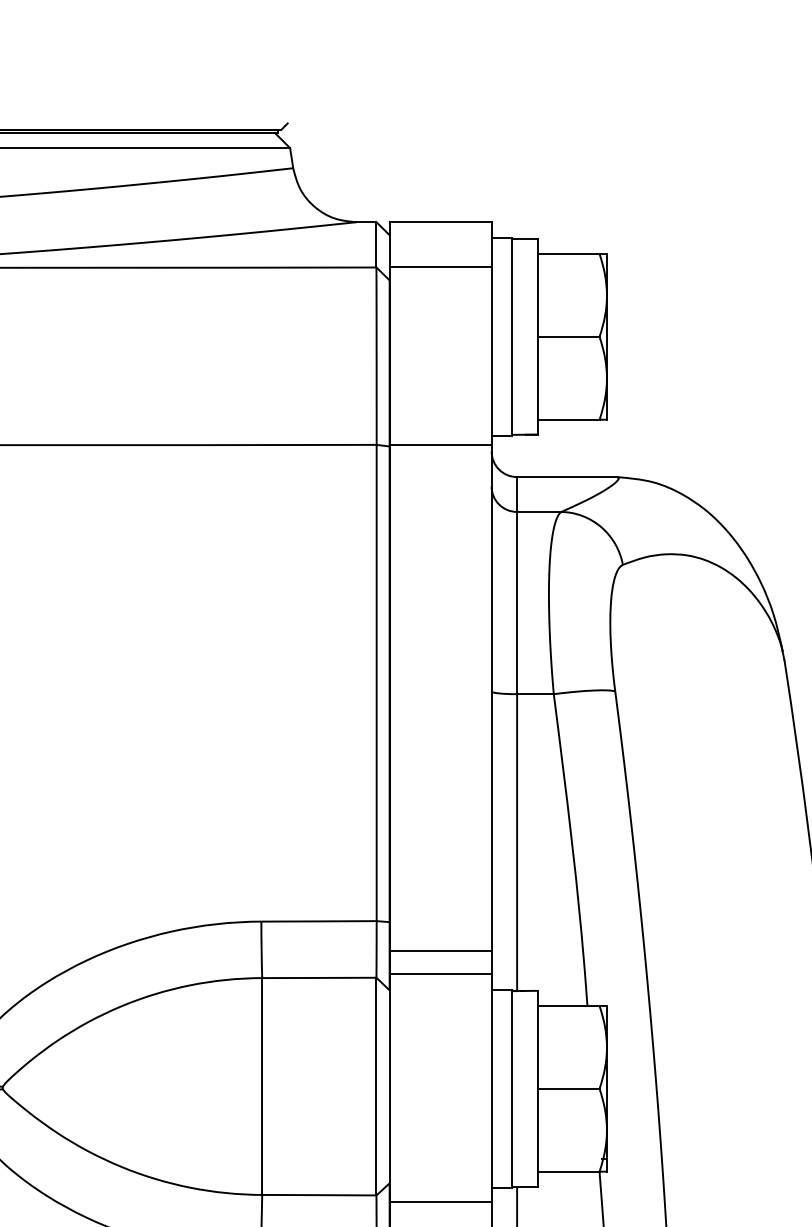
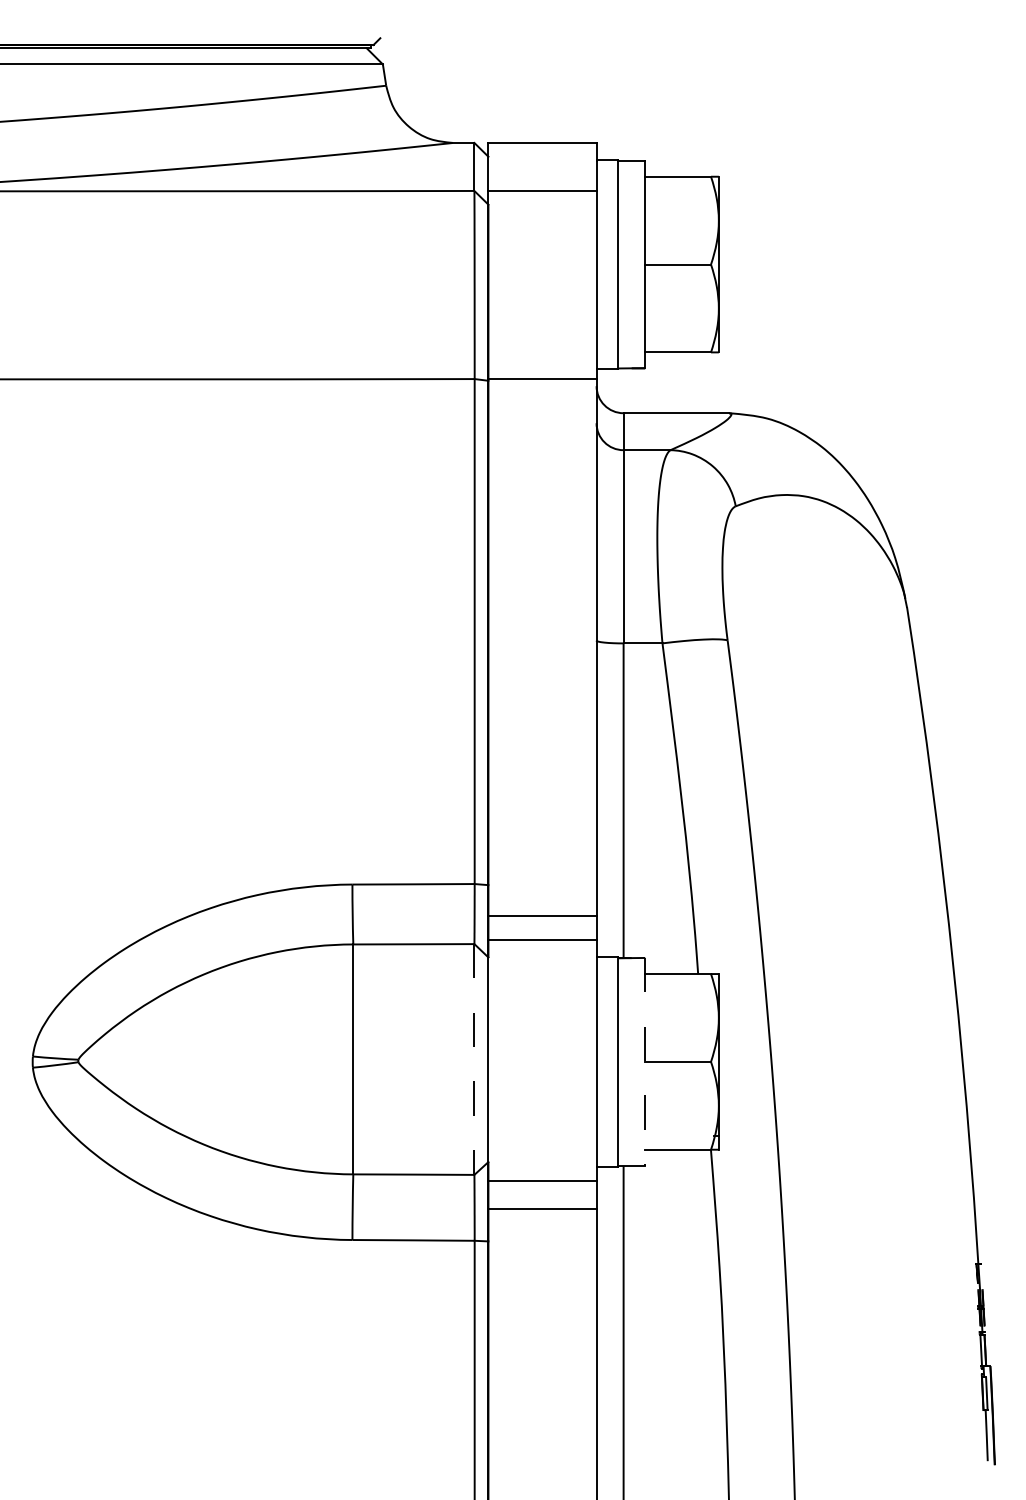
line: (376, 1087) -> (474, 1060), solid -> dashed
line: (537, 1088) -> (645, 1061), solid -> dashed

